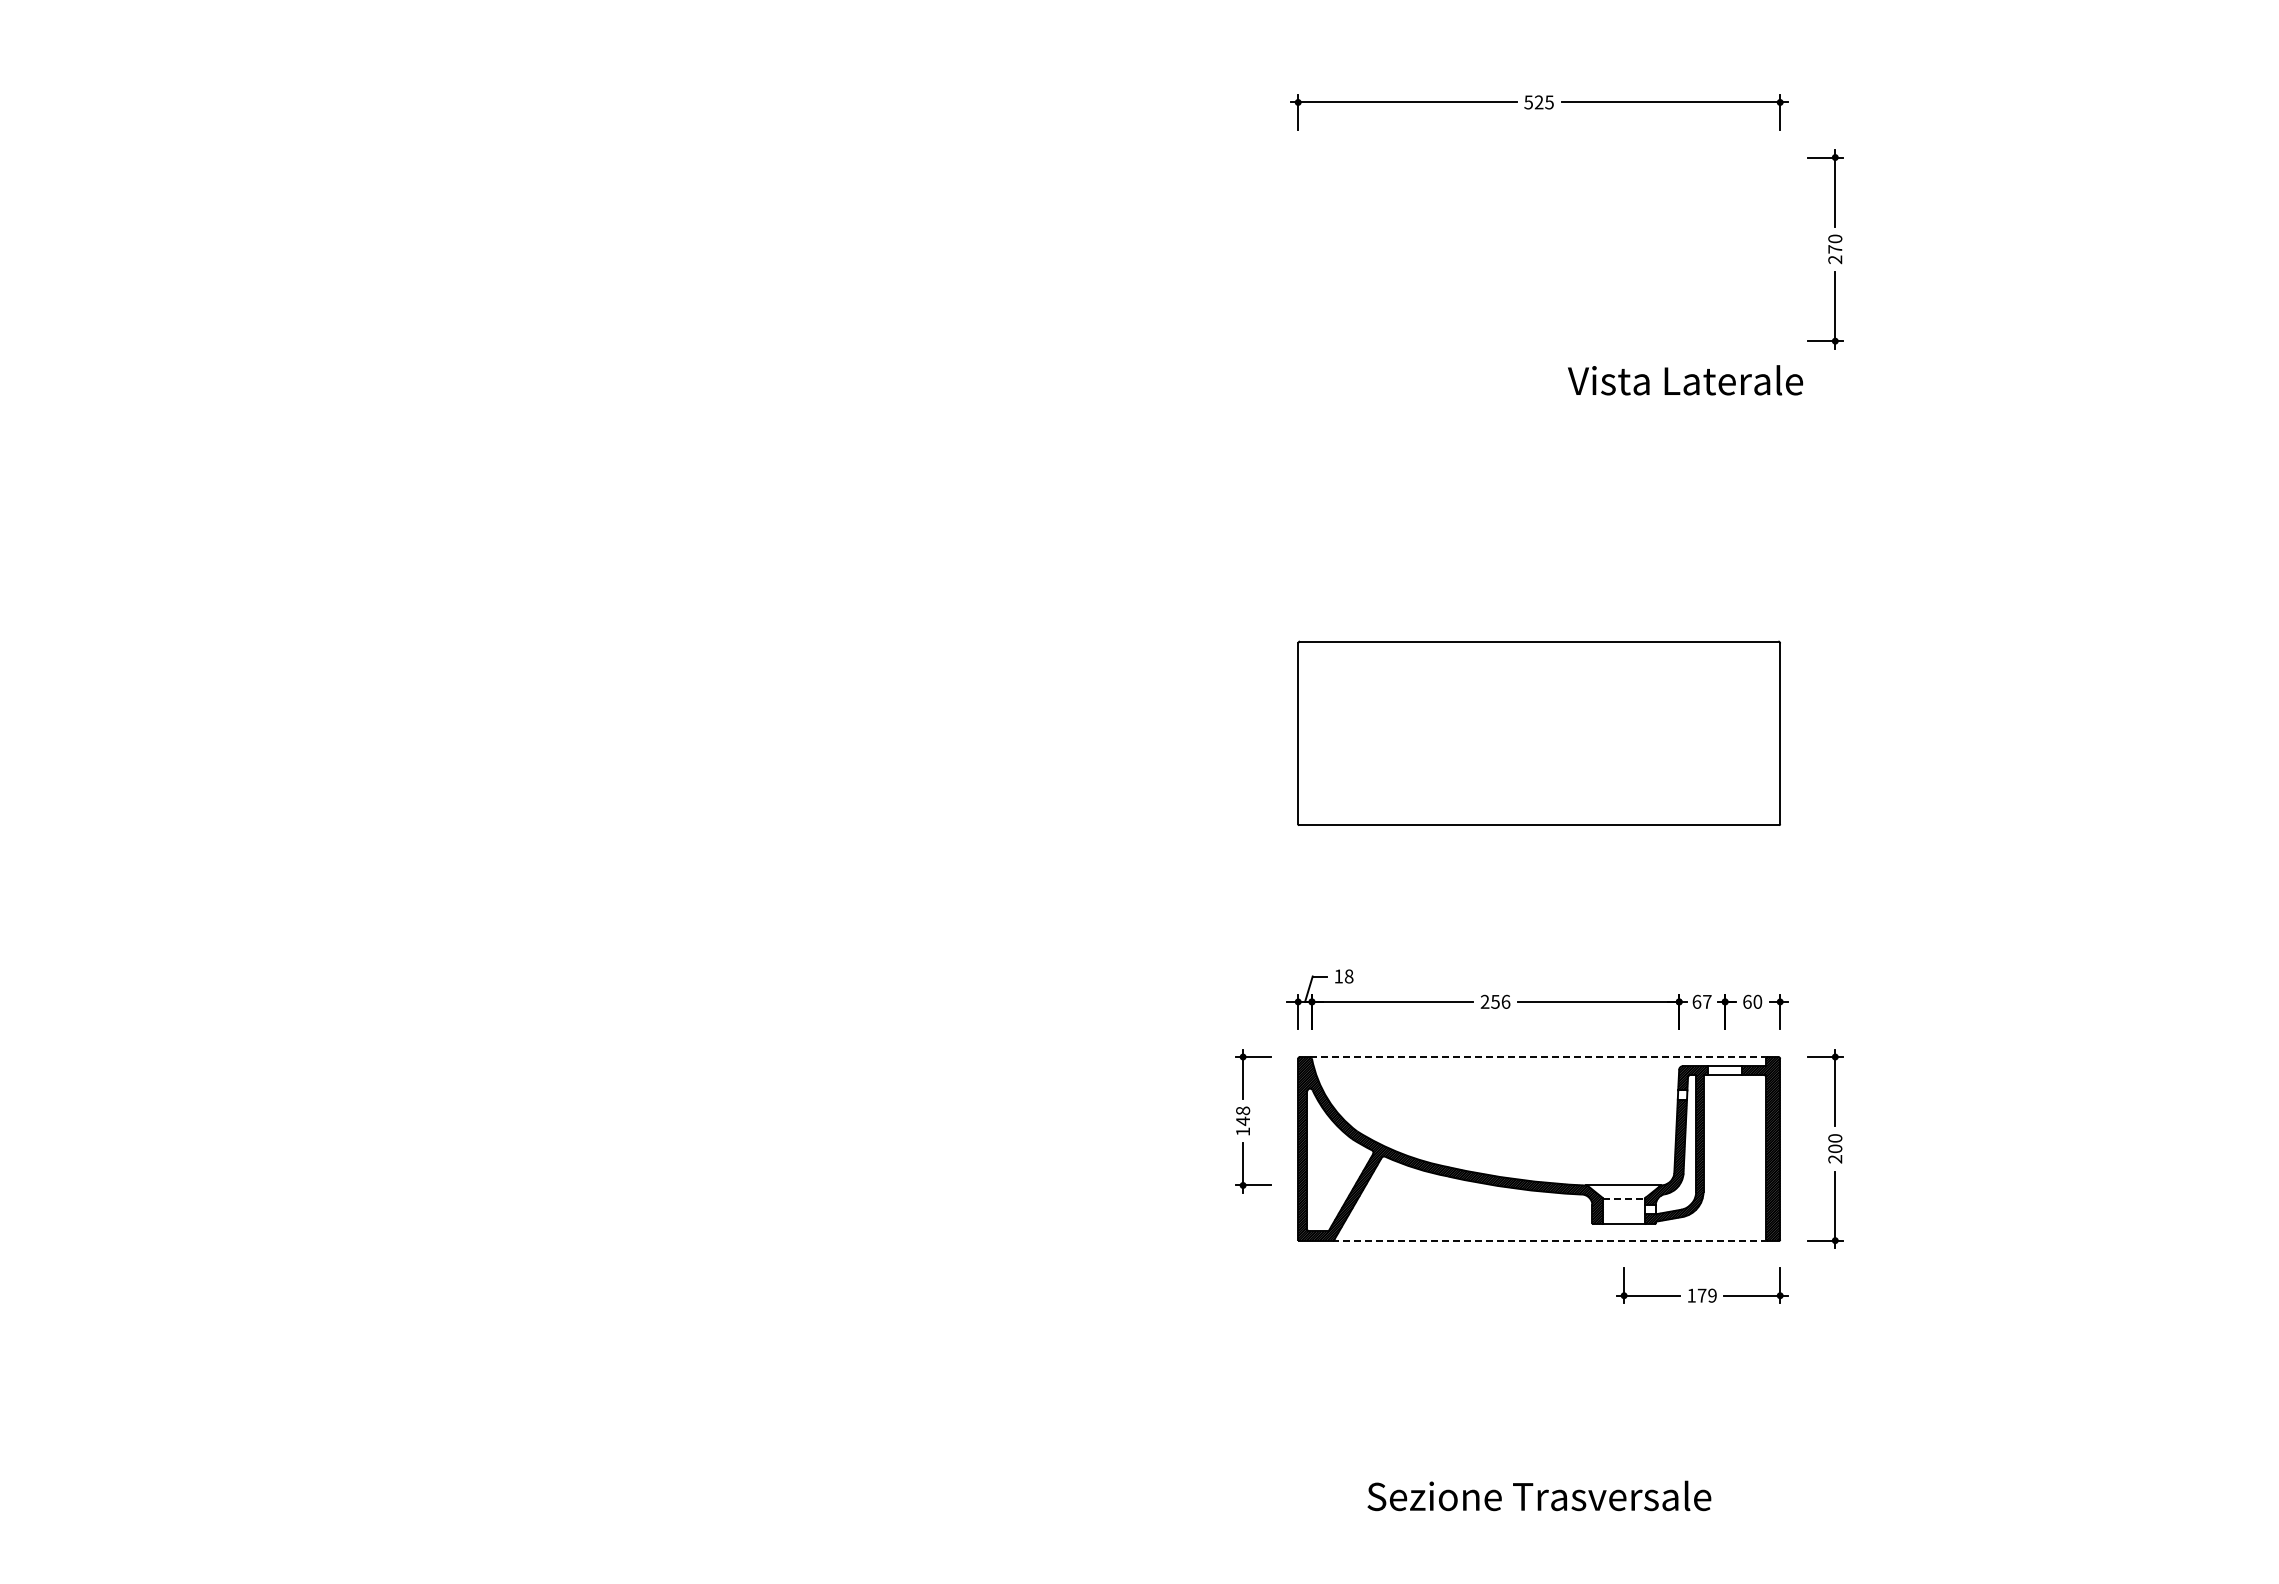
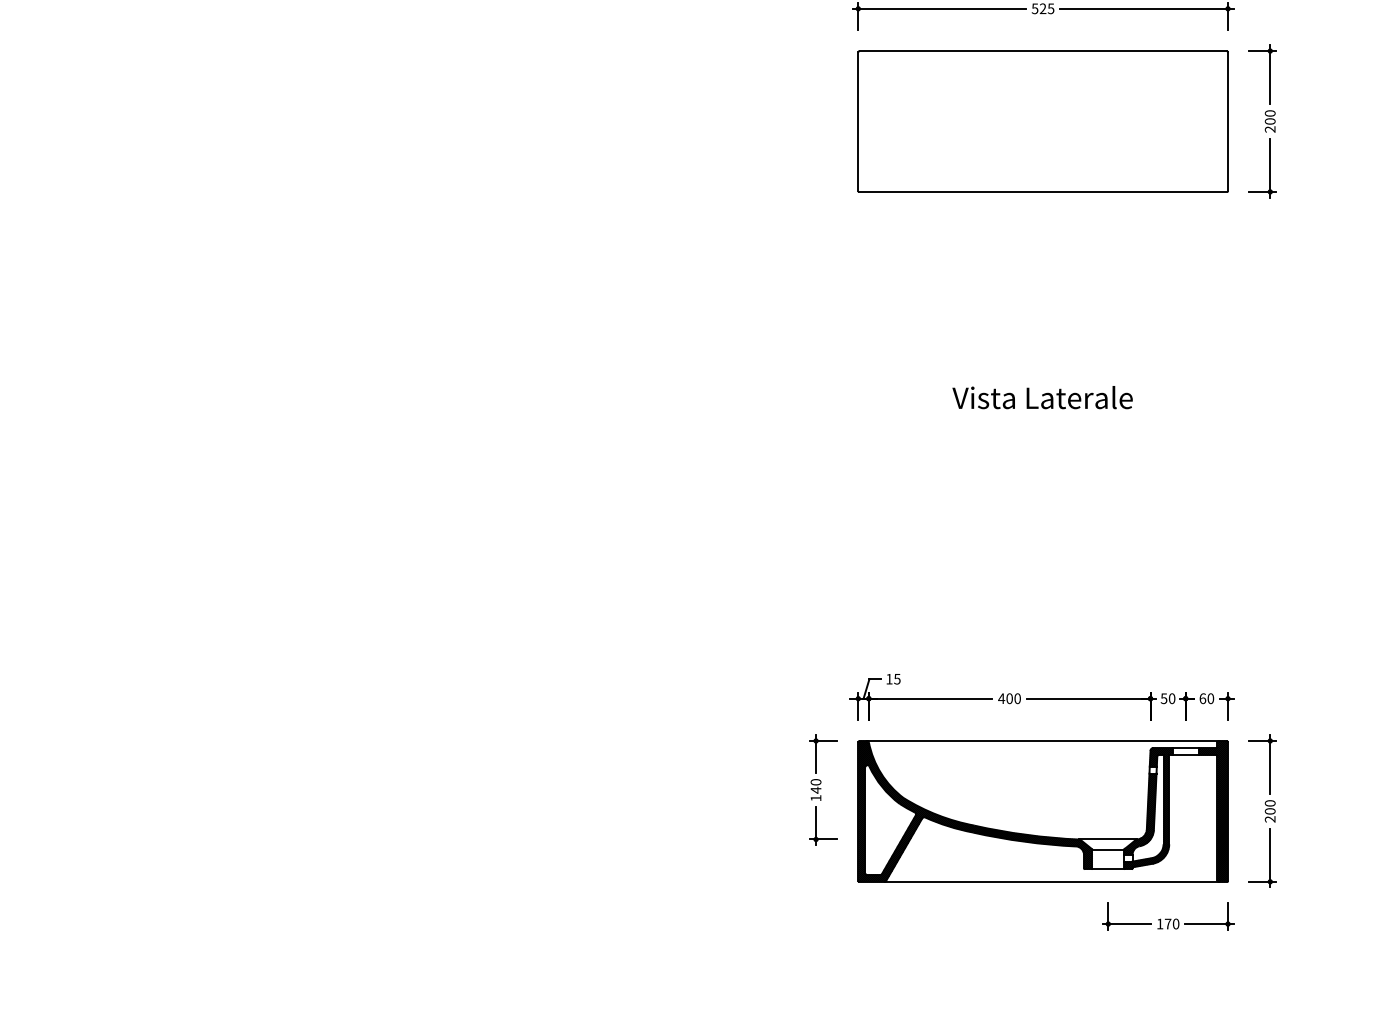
text: (1835, 249) -> (1270, 121), 270 -> 200
text: (1685, 380) -> (1042, 397), moved
part: (1538, 732) -> (1042, 120), moved
text: (1348, 976) -> (896, 679), 18 -> 15
text: (1495, 1001) -> (1009, 698), 256 -> 400
text: (1701, 1001) -> (1167, 698), 67 -> 50
line: (1539, 1057) -> (1043, 741), dashed -> solid
text: (1242, 1110) -> (815, 781), 148 -> 140
line: (1624, 1199) -> (1108, 850), dashed -> solid
line: (1550, 1240) -> (1051, 881), dashed -> solid
text: (1712, 1295) -> (1176, 923), 179 -> 170

